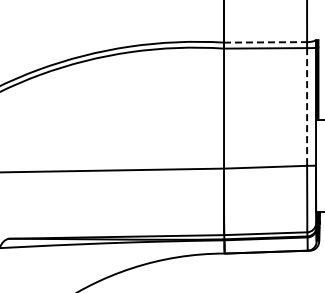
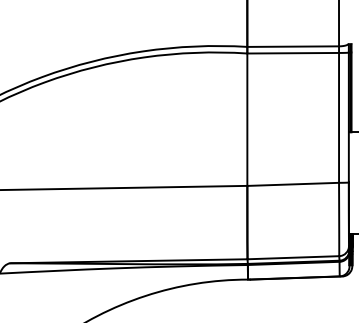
line: (265, 42) -> (293, 46), dashed -> solid
line: (307, 106) -> (339, 117), dashed -> solid

